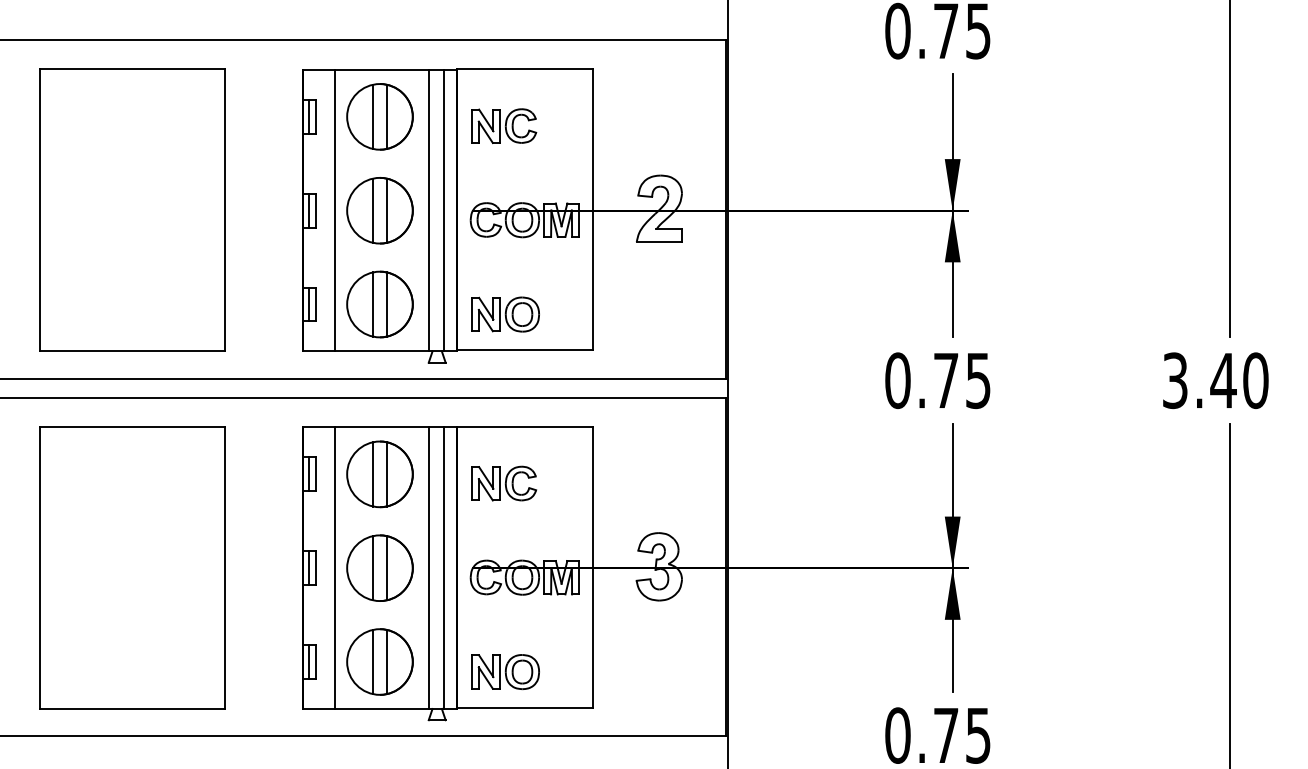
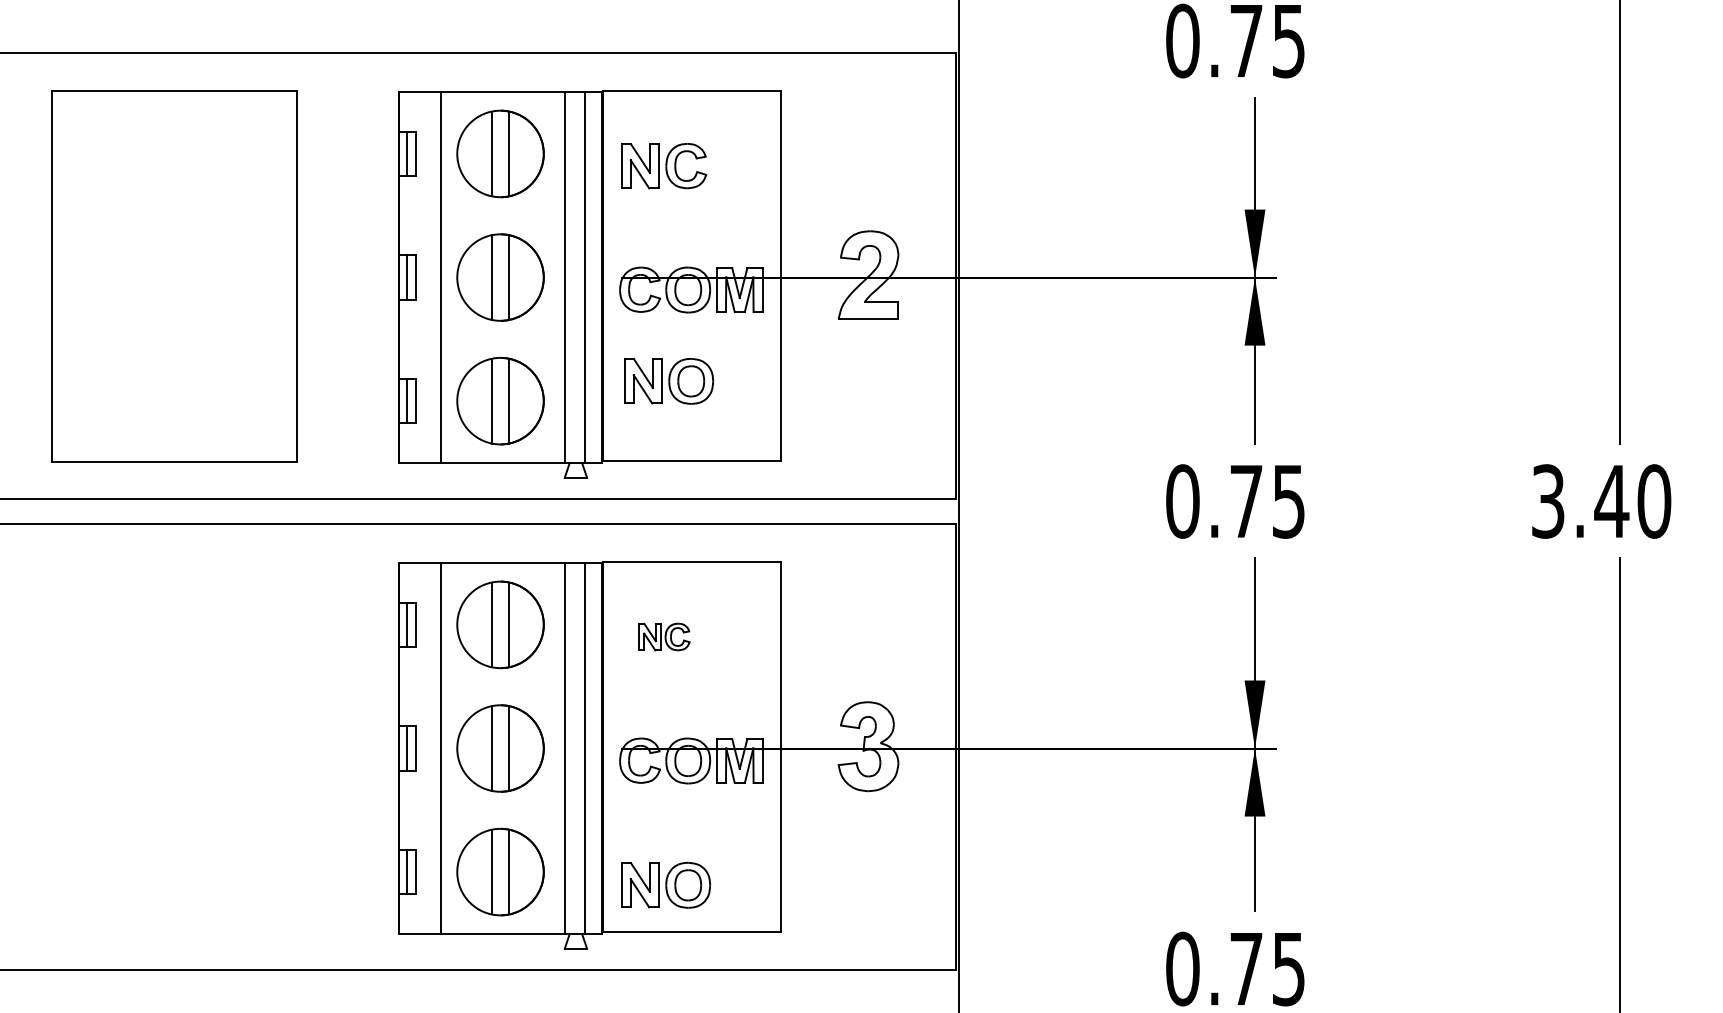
part: (505, 314) -> (669, 381), moved
part: (504, 483) -> (664, 636), size x0.6
part: (132, 568) -> (174, 748), removed

